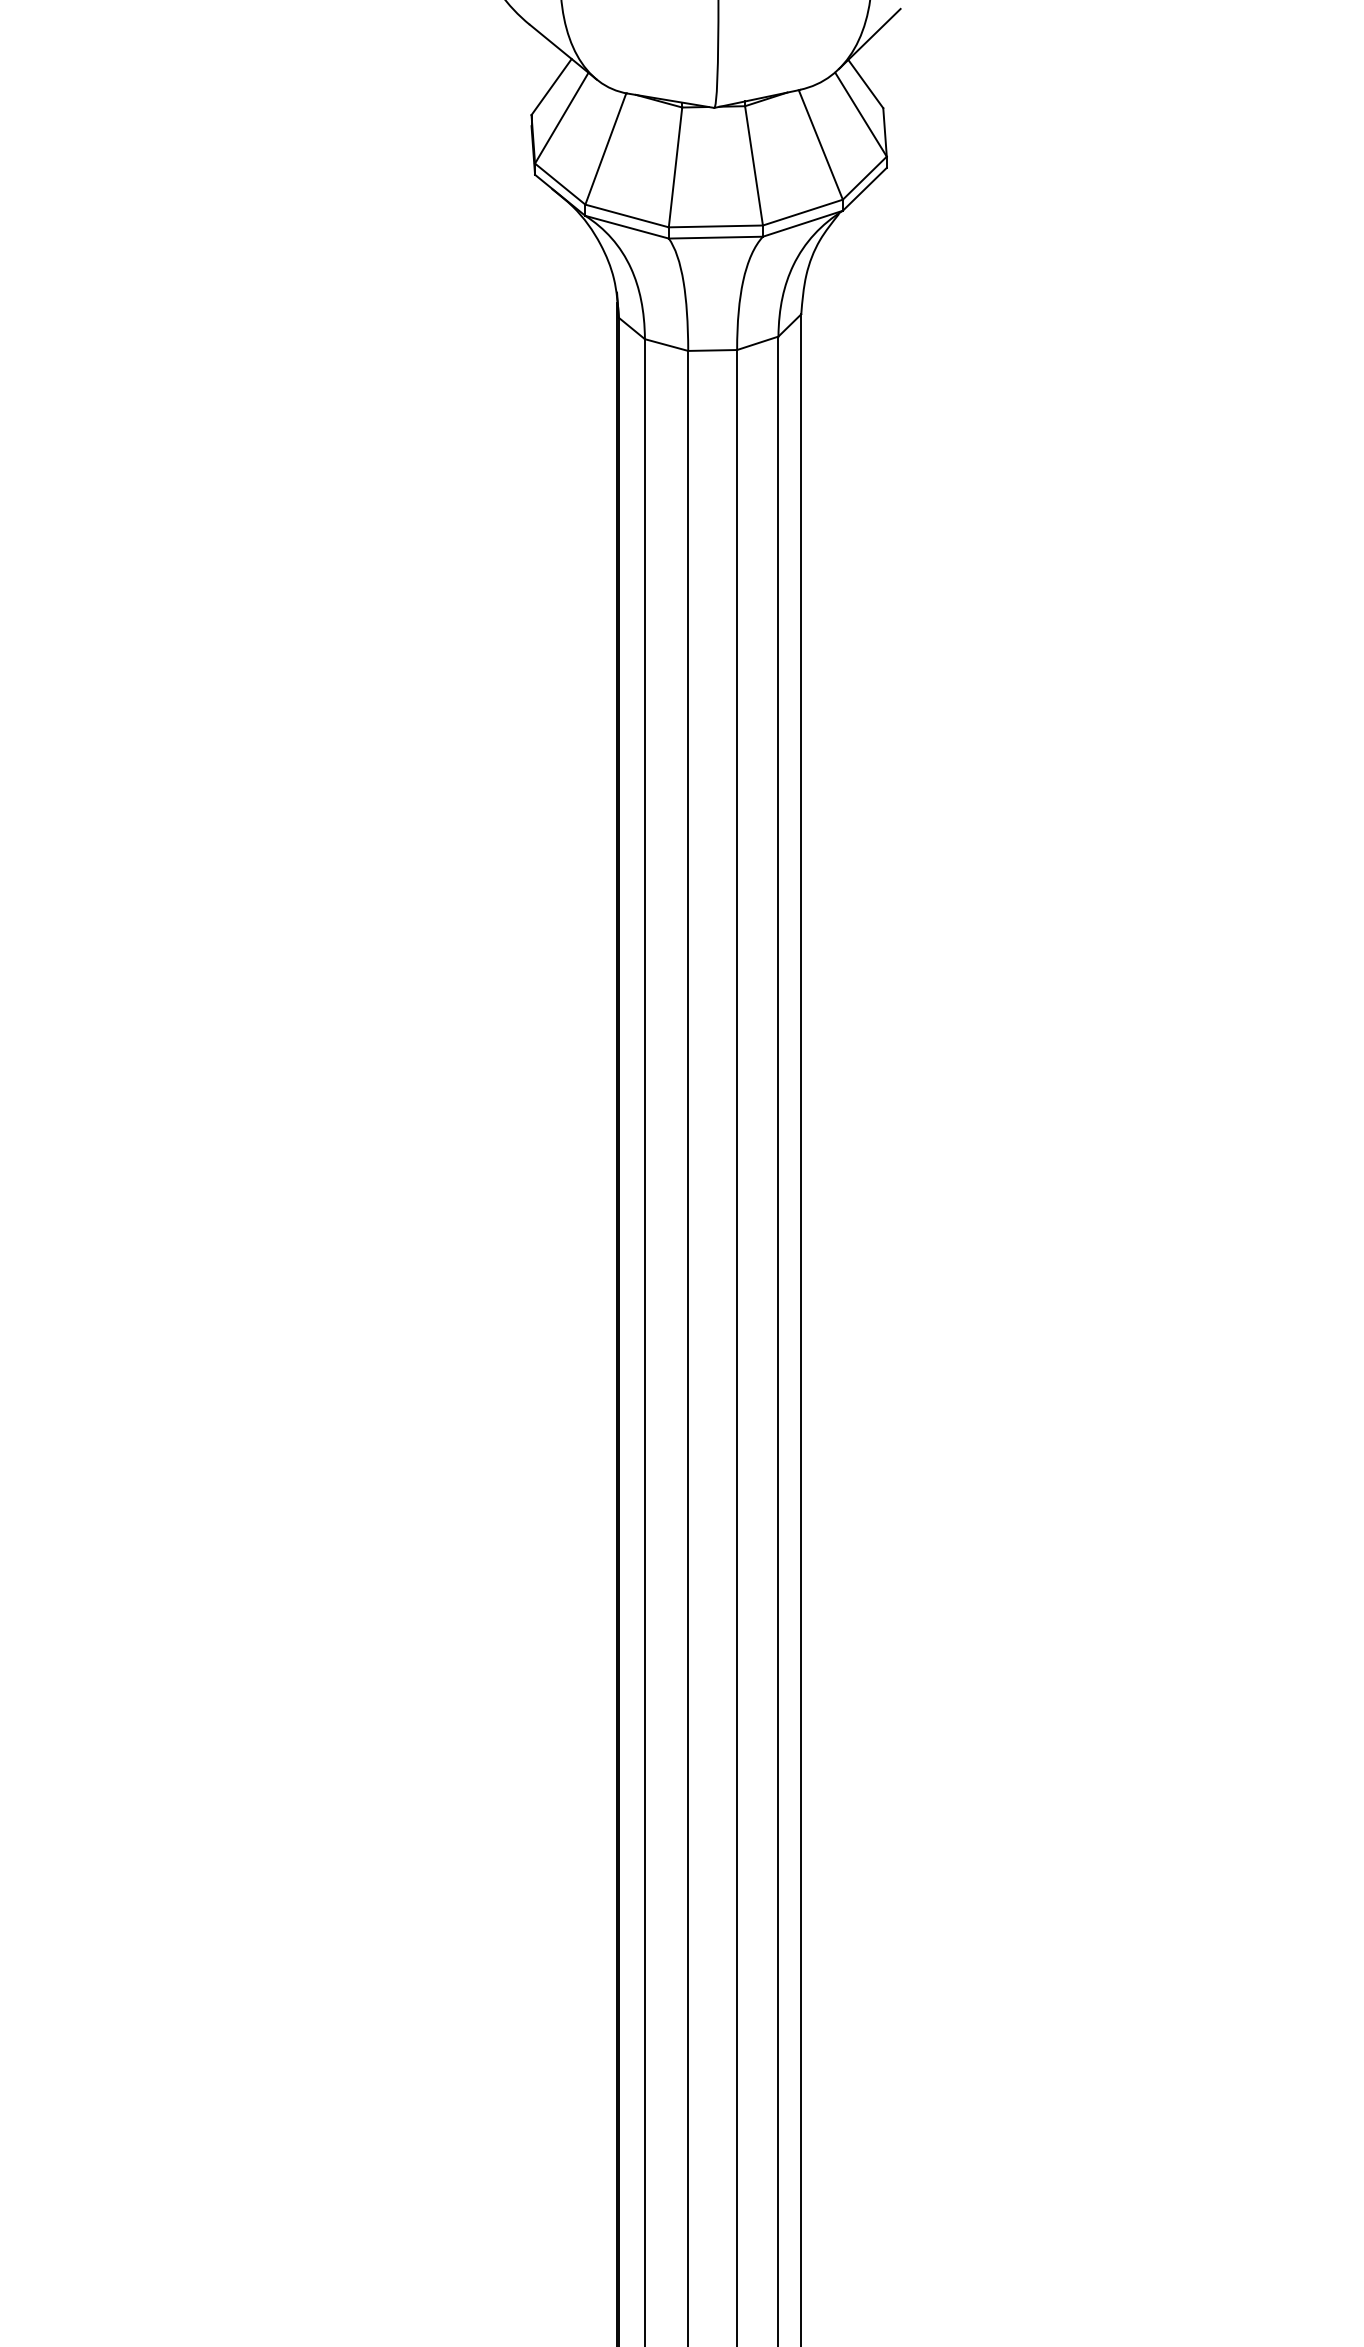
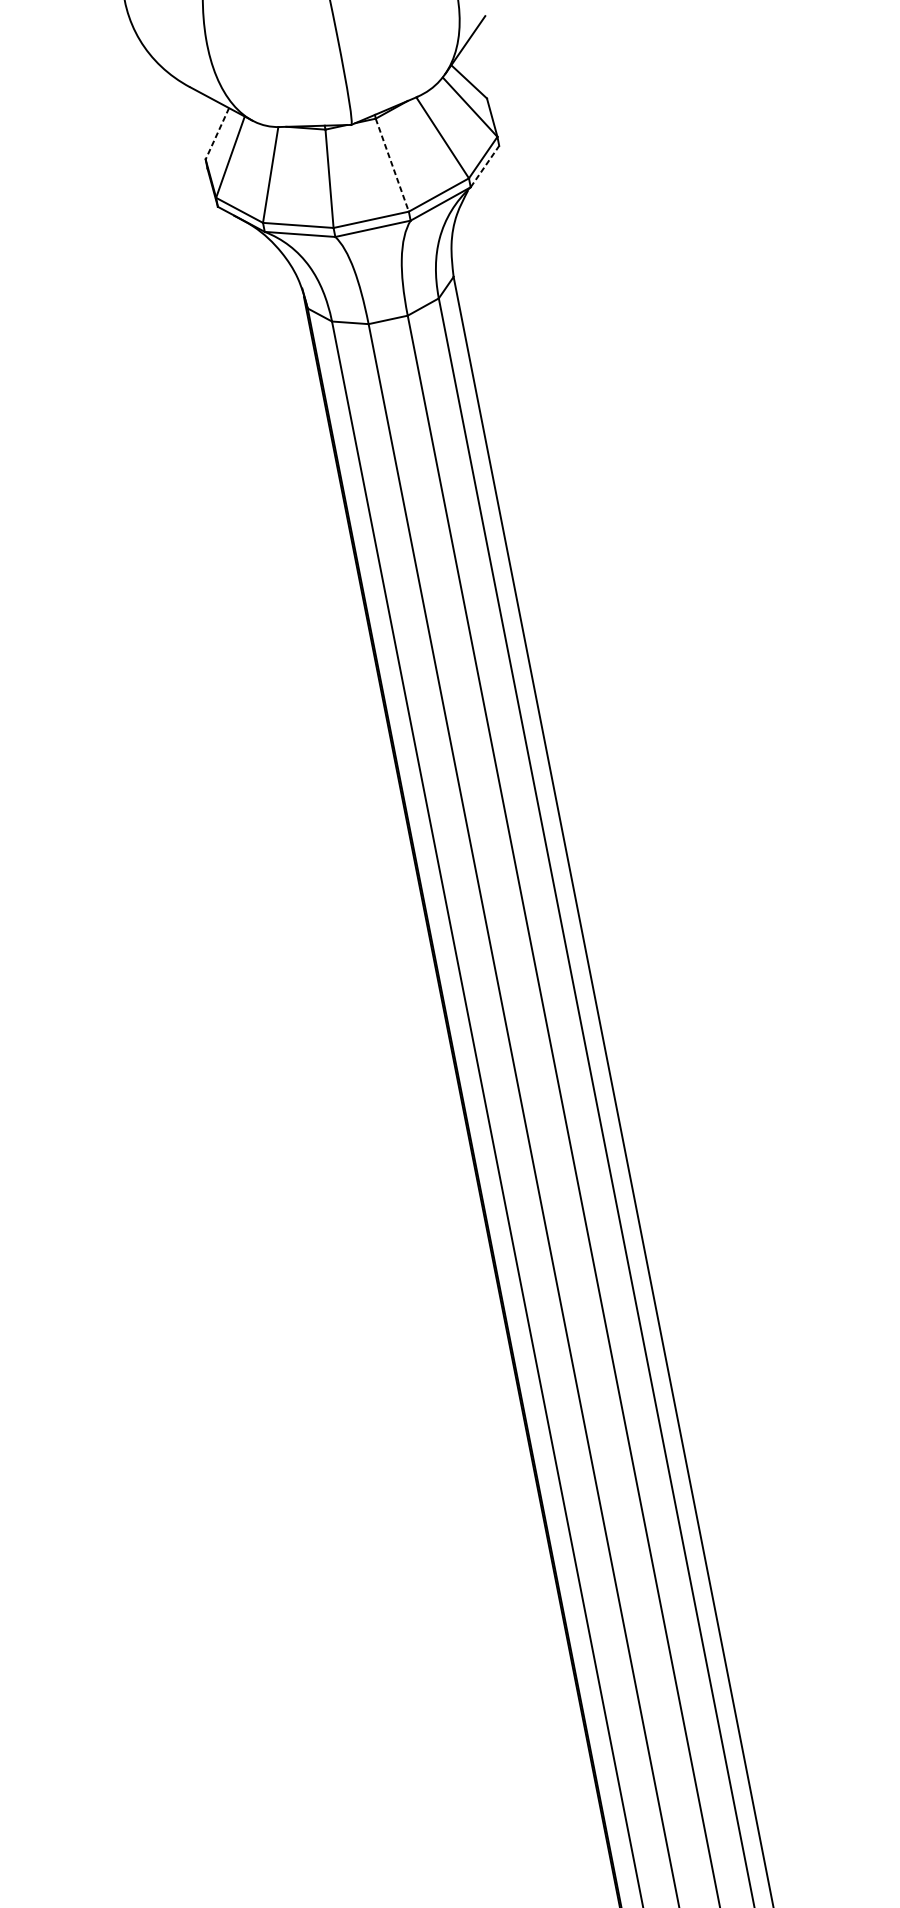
line: (551, 87) -> (217, 134), solid -> dashed
line: (754, 166) -> (392, 165), solid -> dashed
line: (864, 189) -> (484, 166), solid -> dashed

